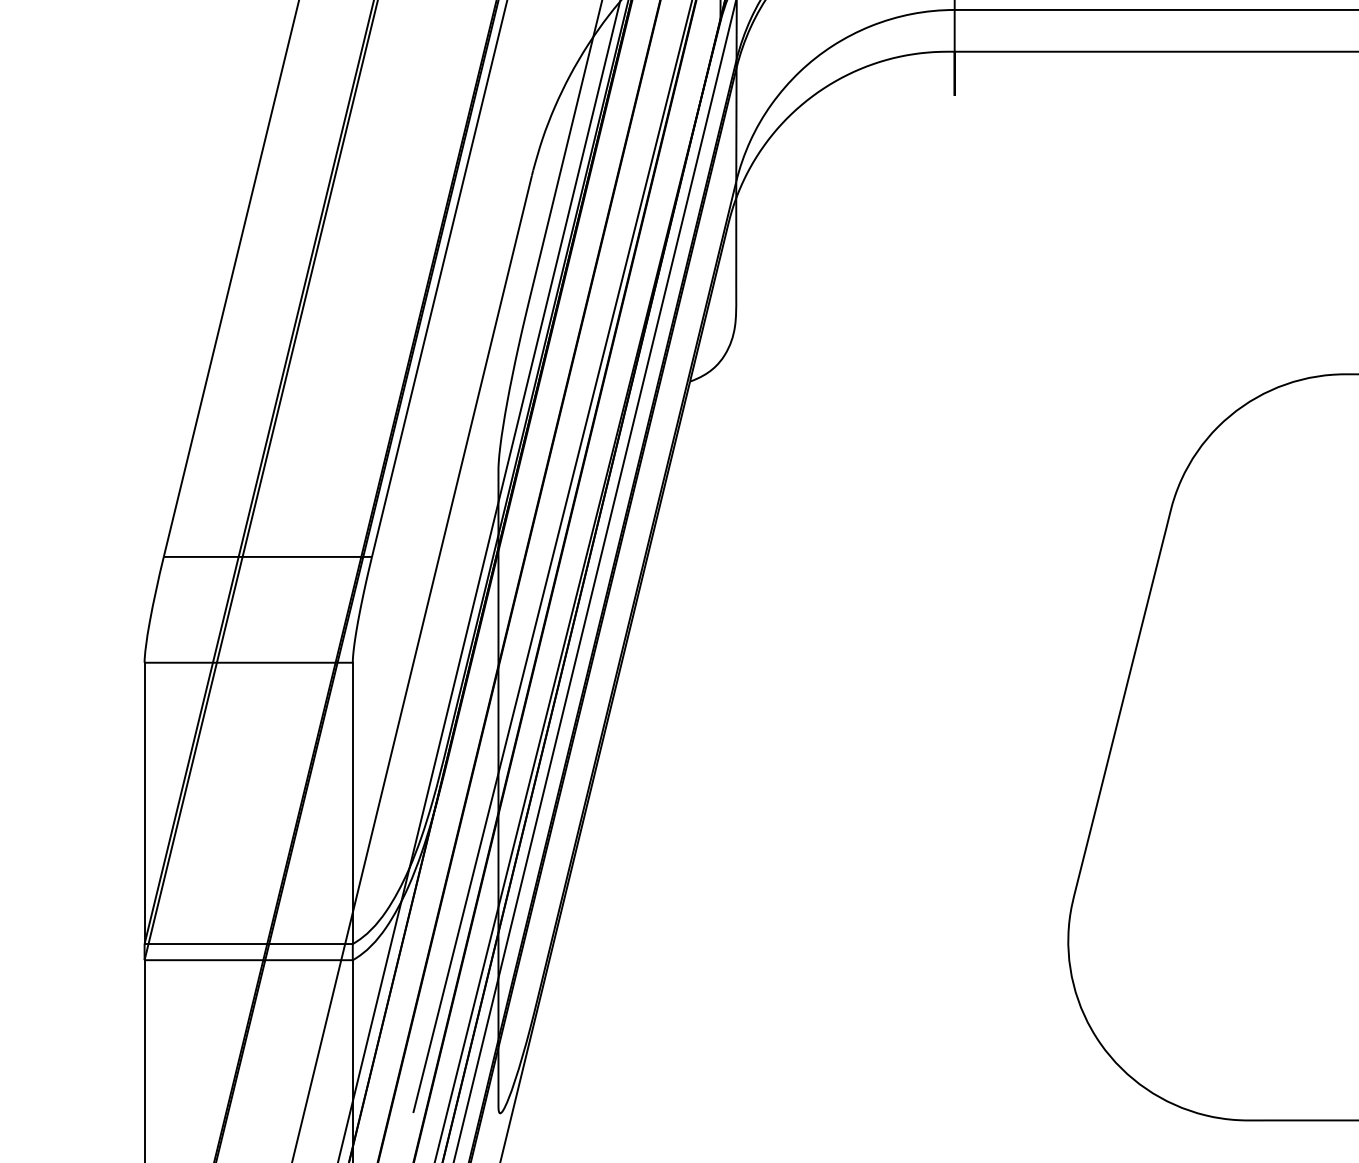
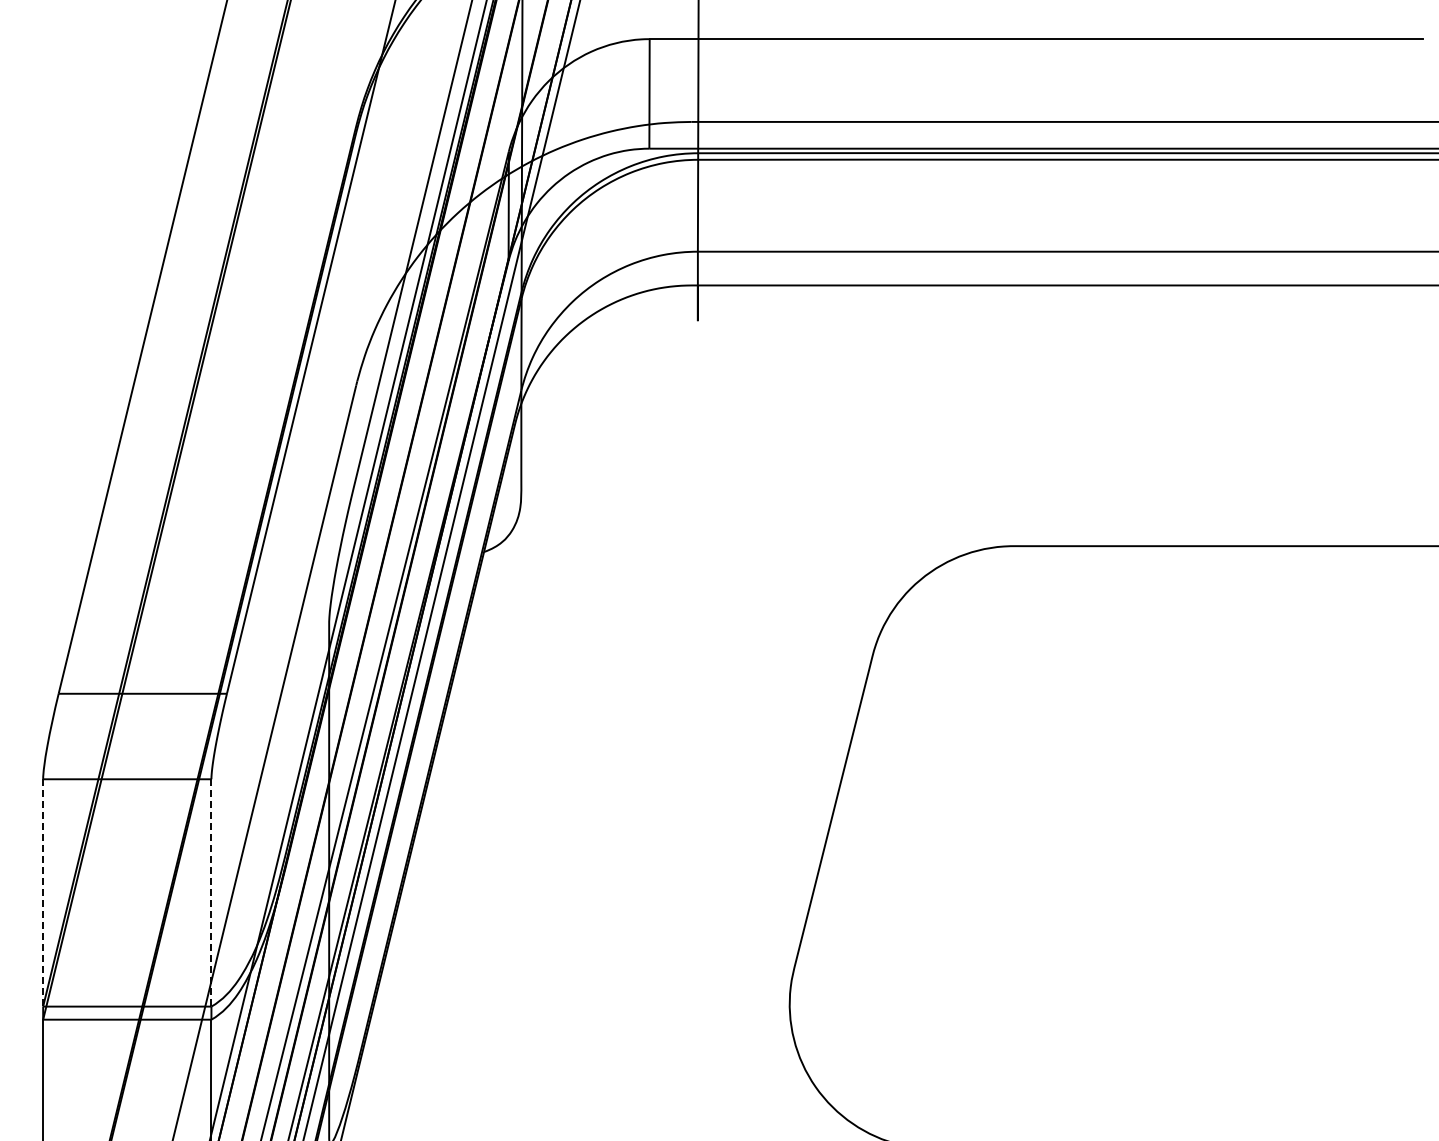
line: (145, 802) -> (43, 892), solid -> dashed
line: (352, 802) -> (211, 892), solid -> dashed

